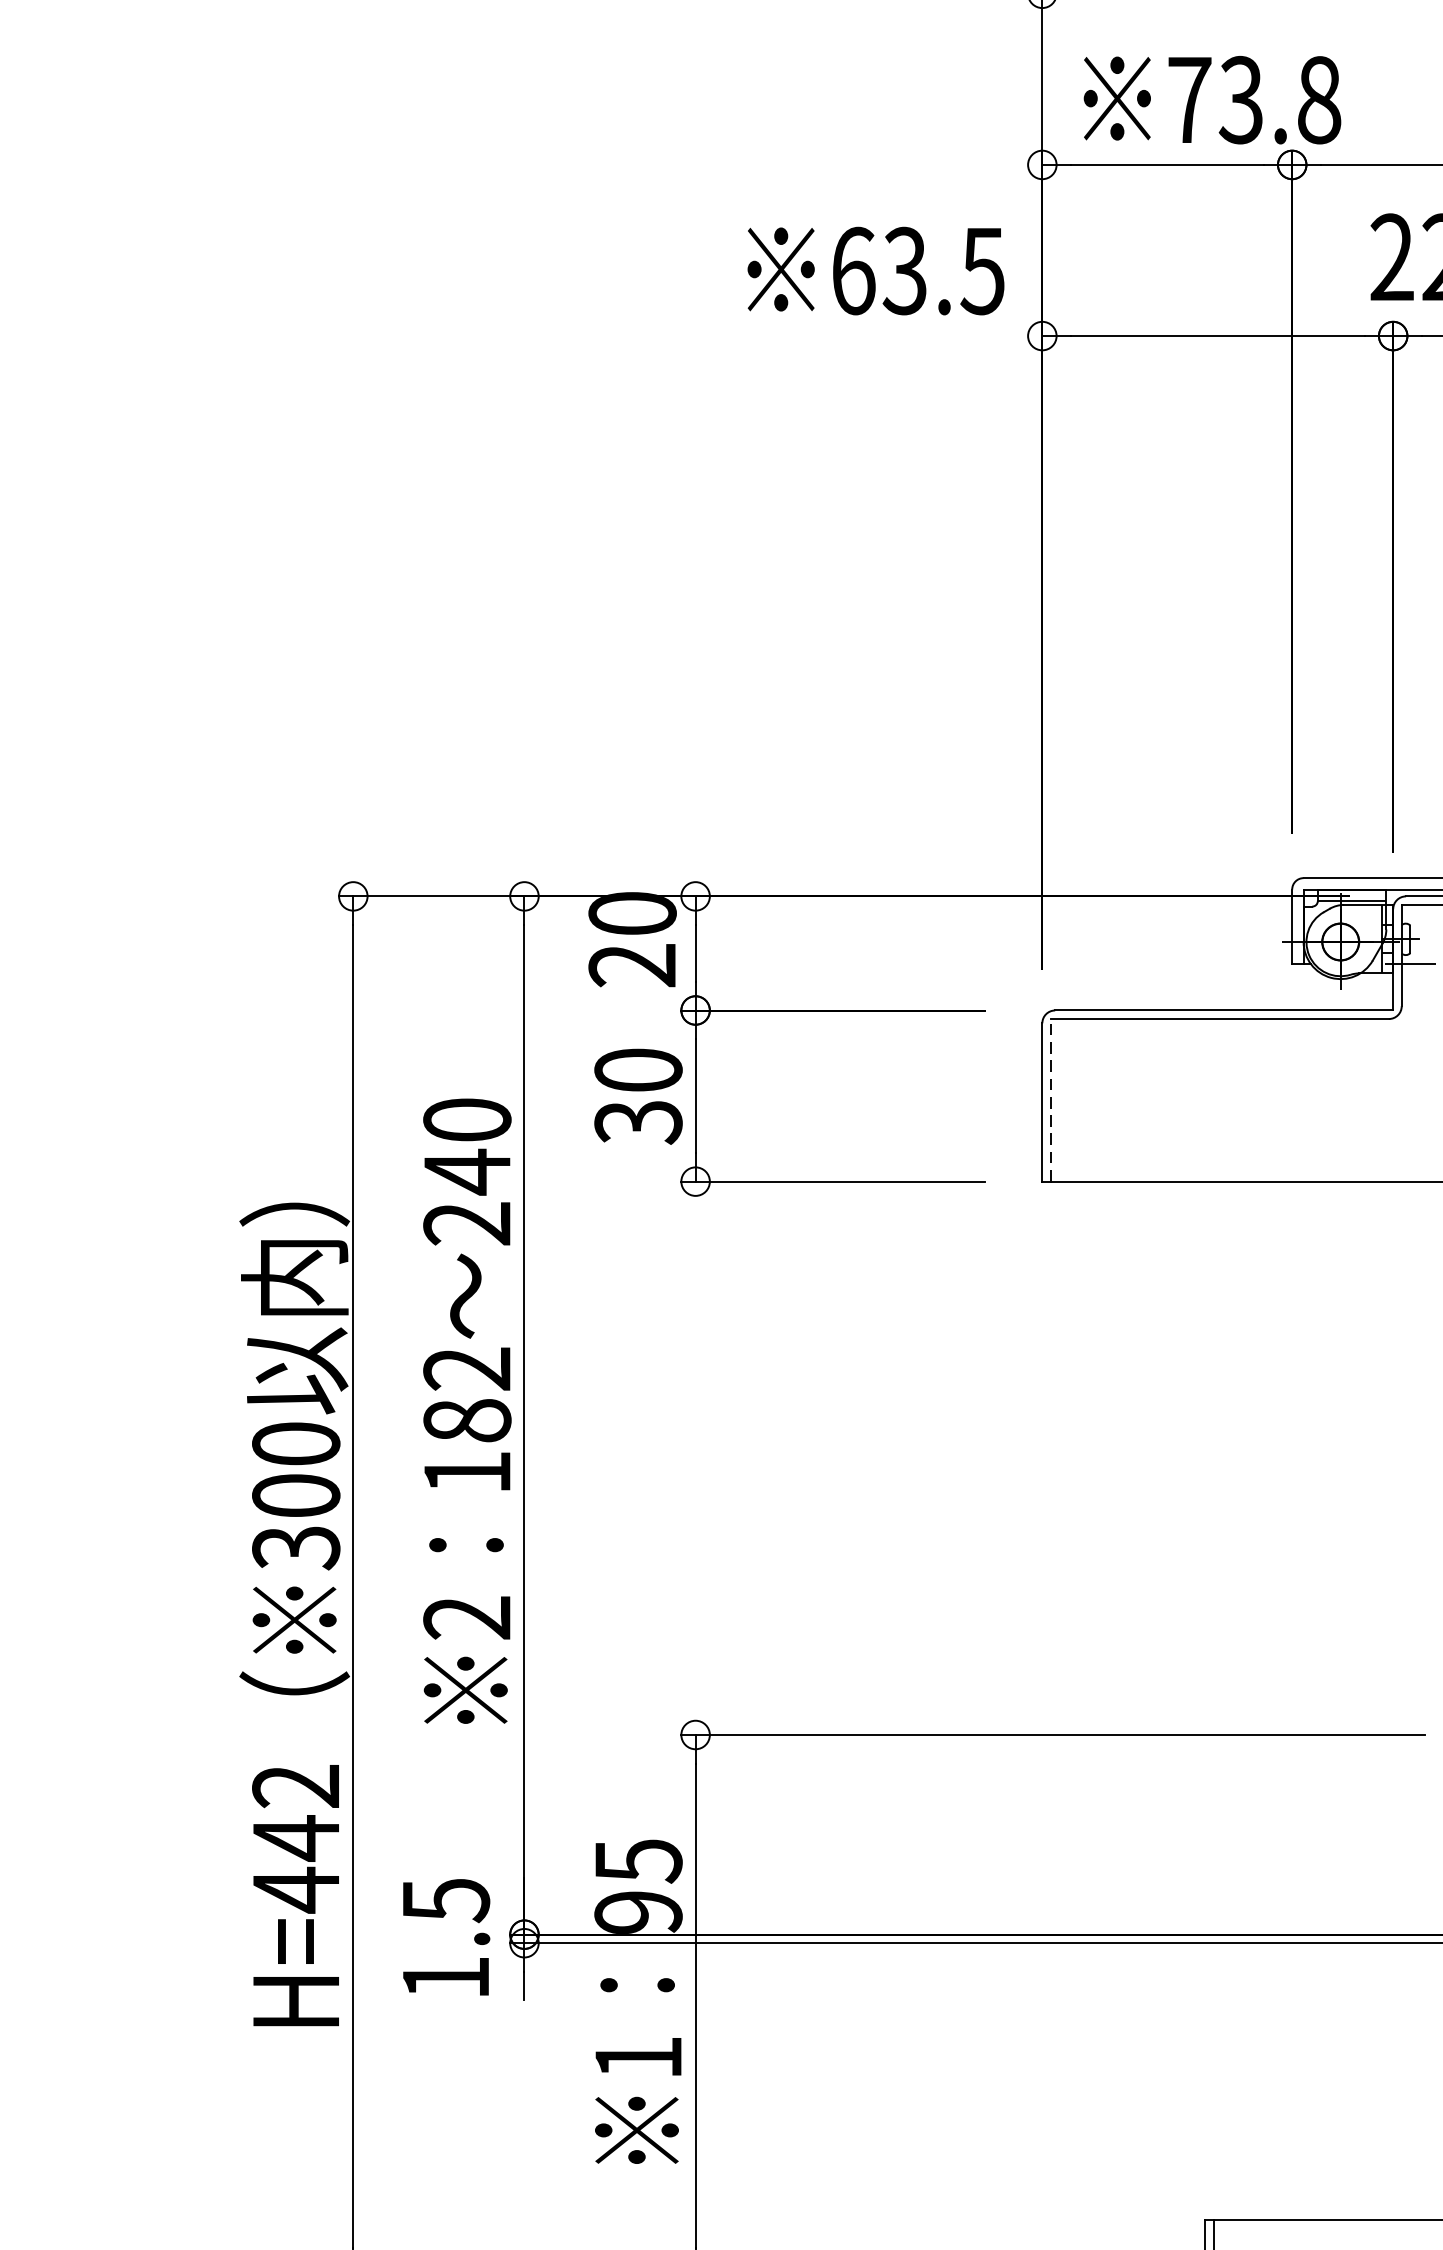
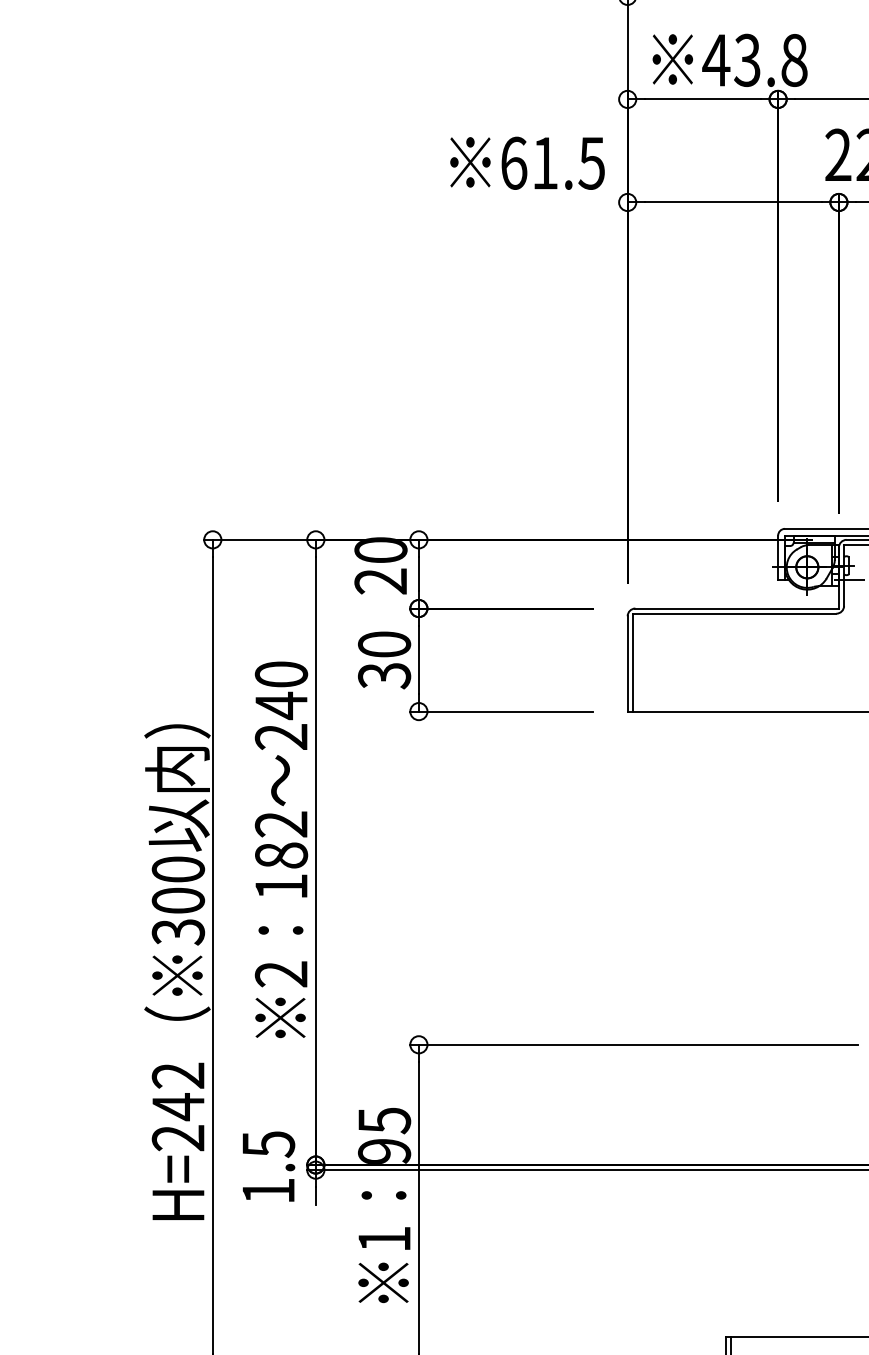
text: (1189, 100) -> (716, 60), 73.8 -> 43.8
text: (904, 269) -> (544, 162), 63.5 -> 61.5
line: (1050, 1100) -> (632, 662), dashed -> solid
text: (294, 1890) -> (177, 1138), H=442 -> H=242

